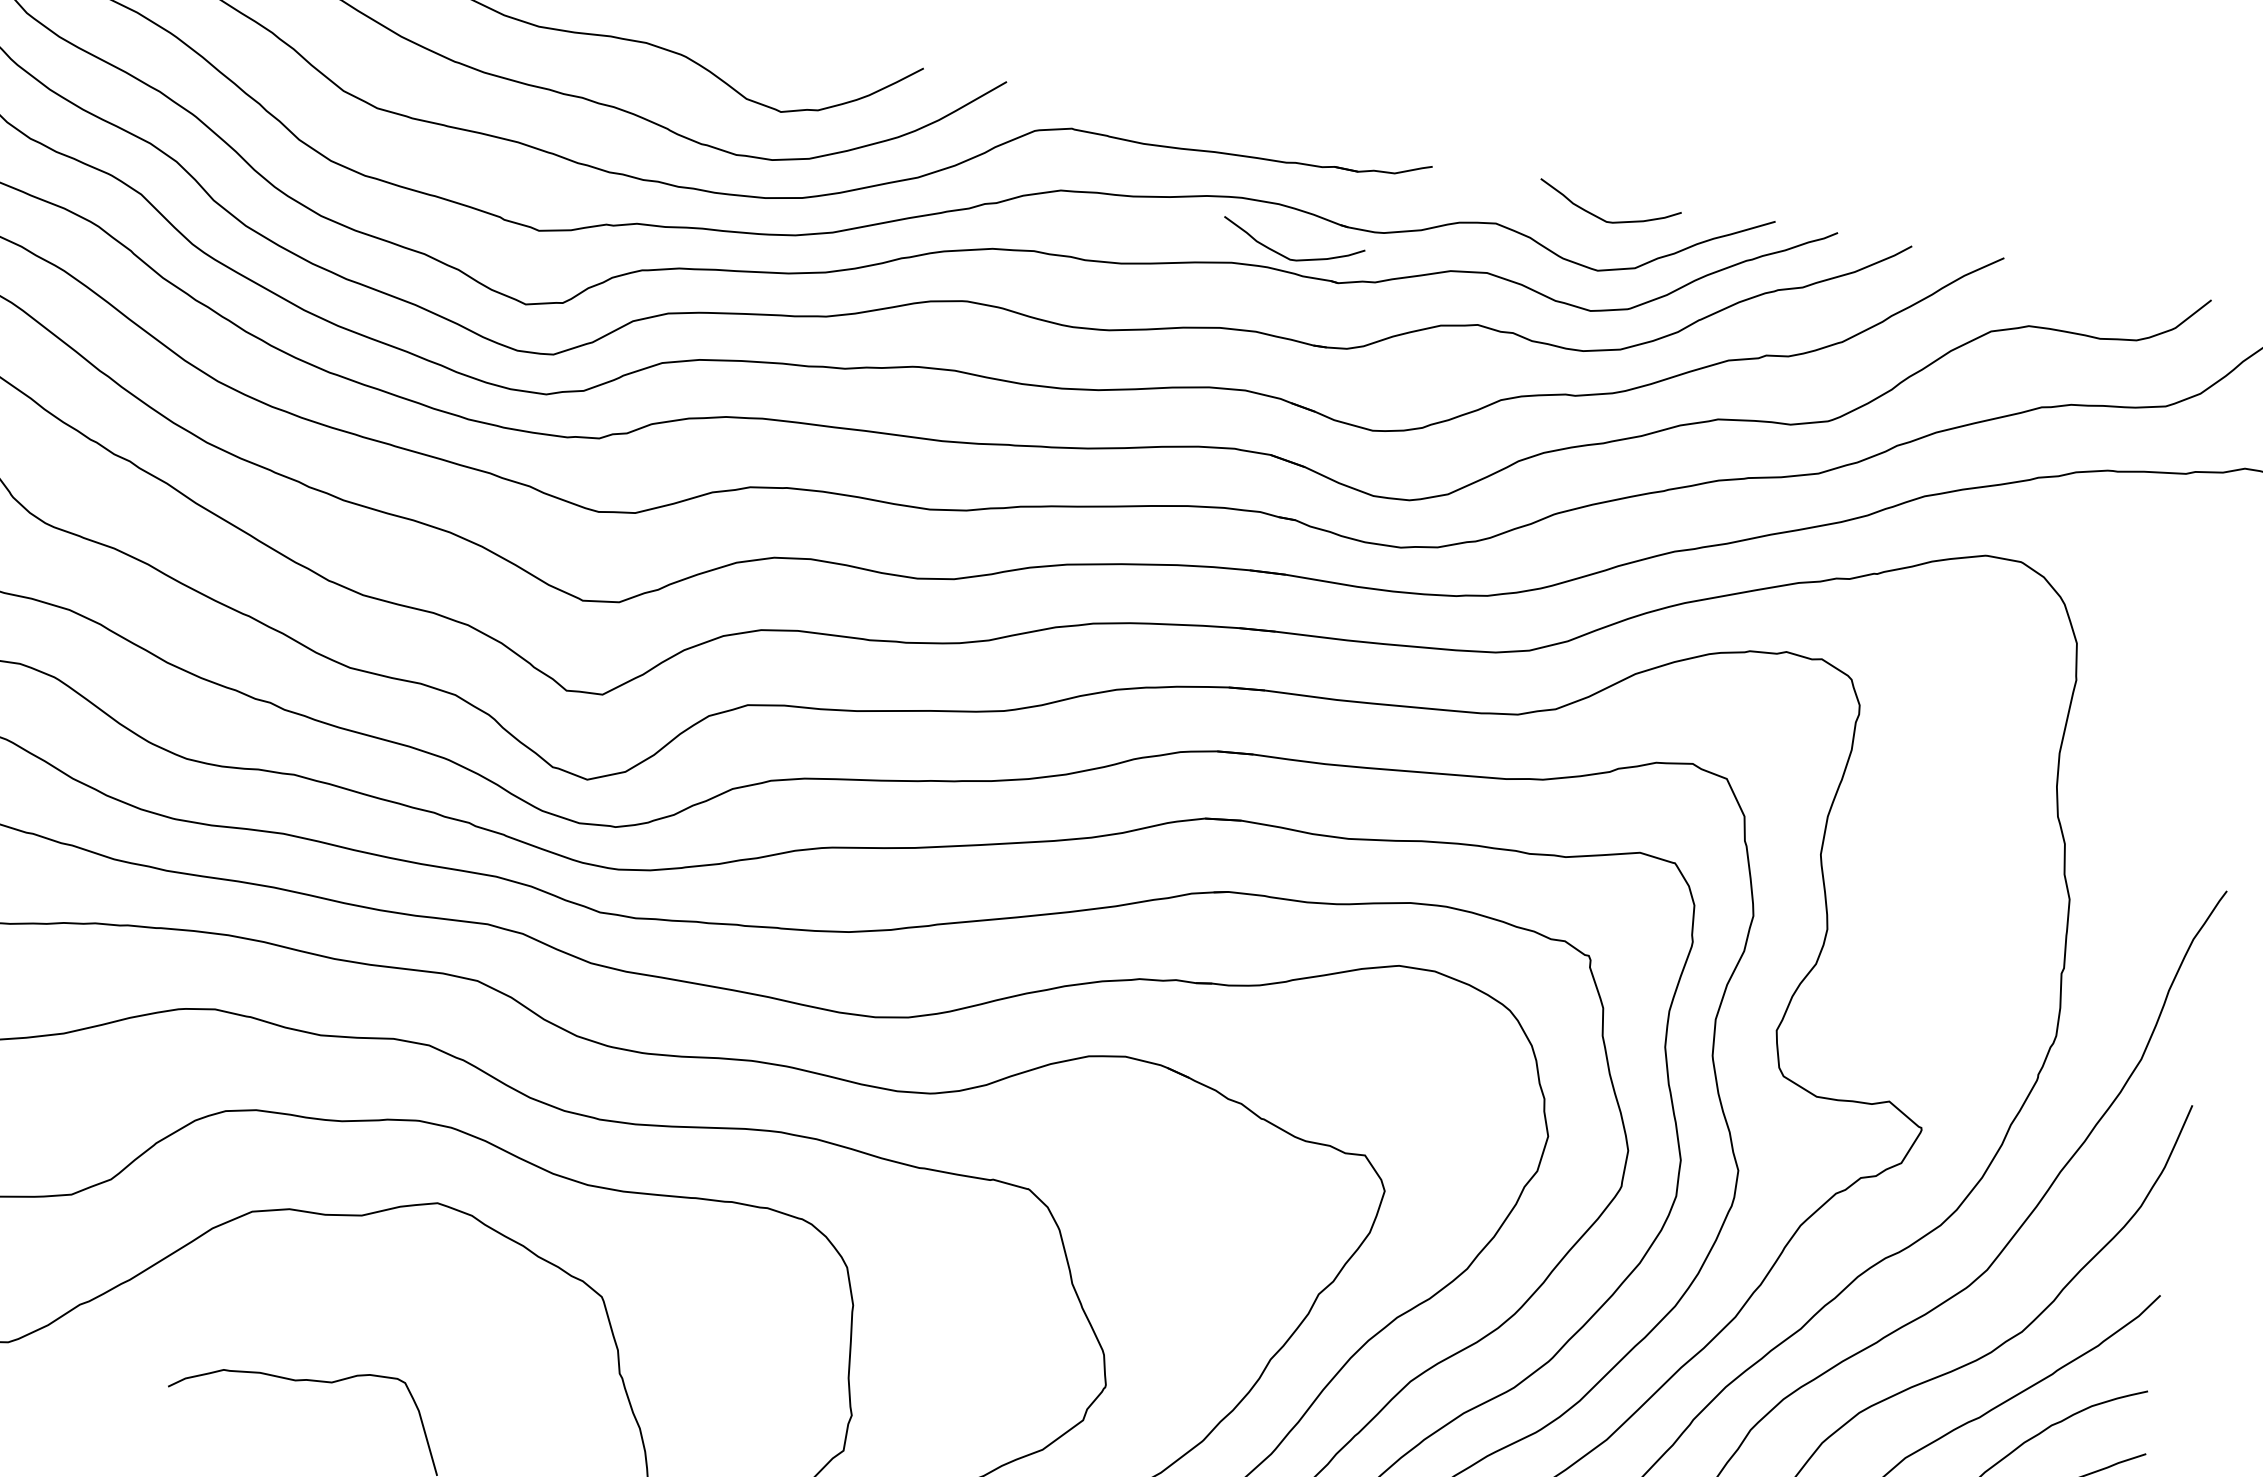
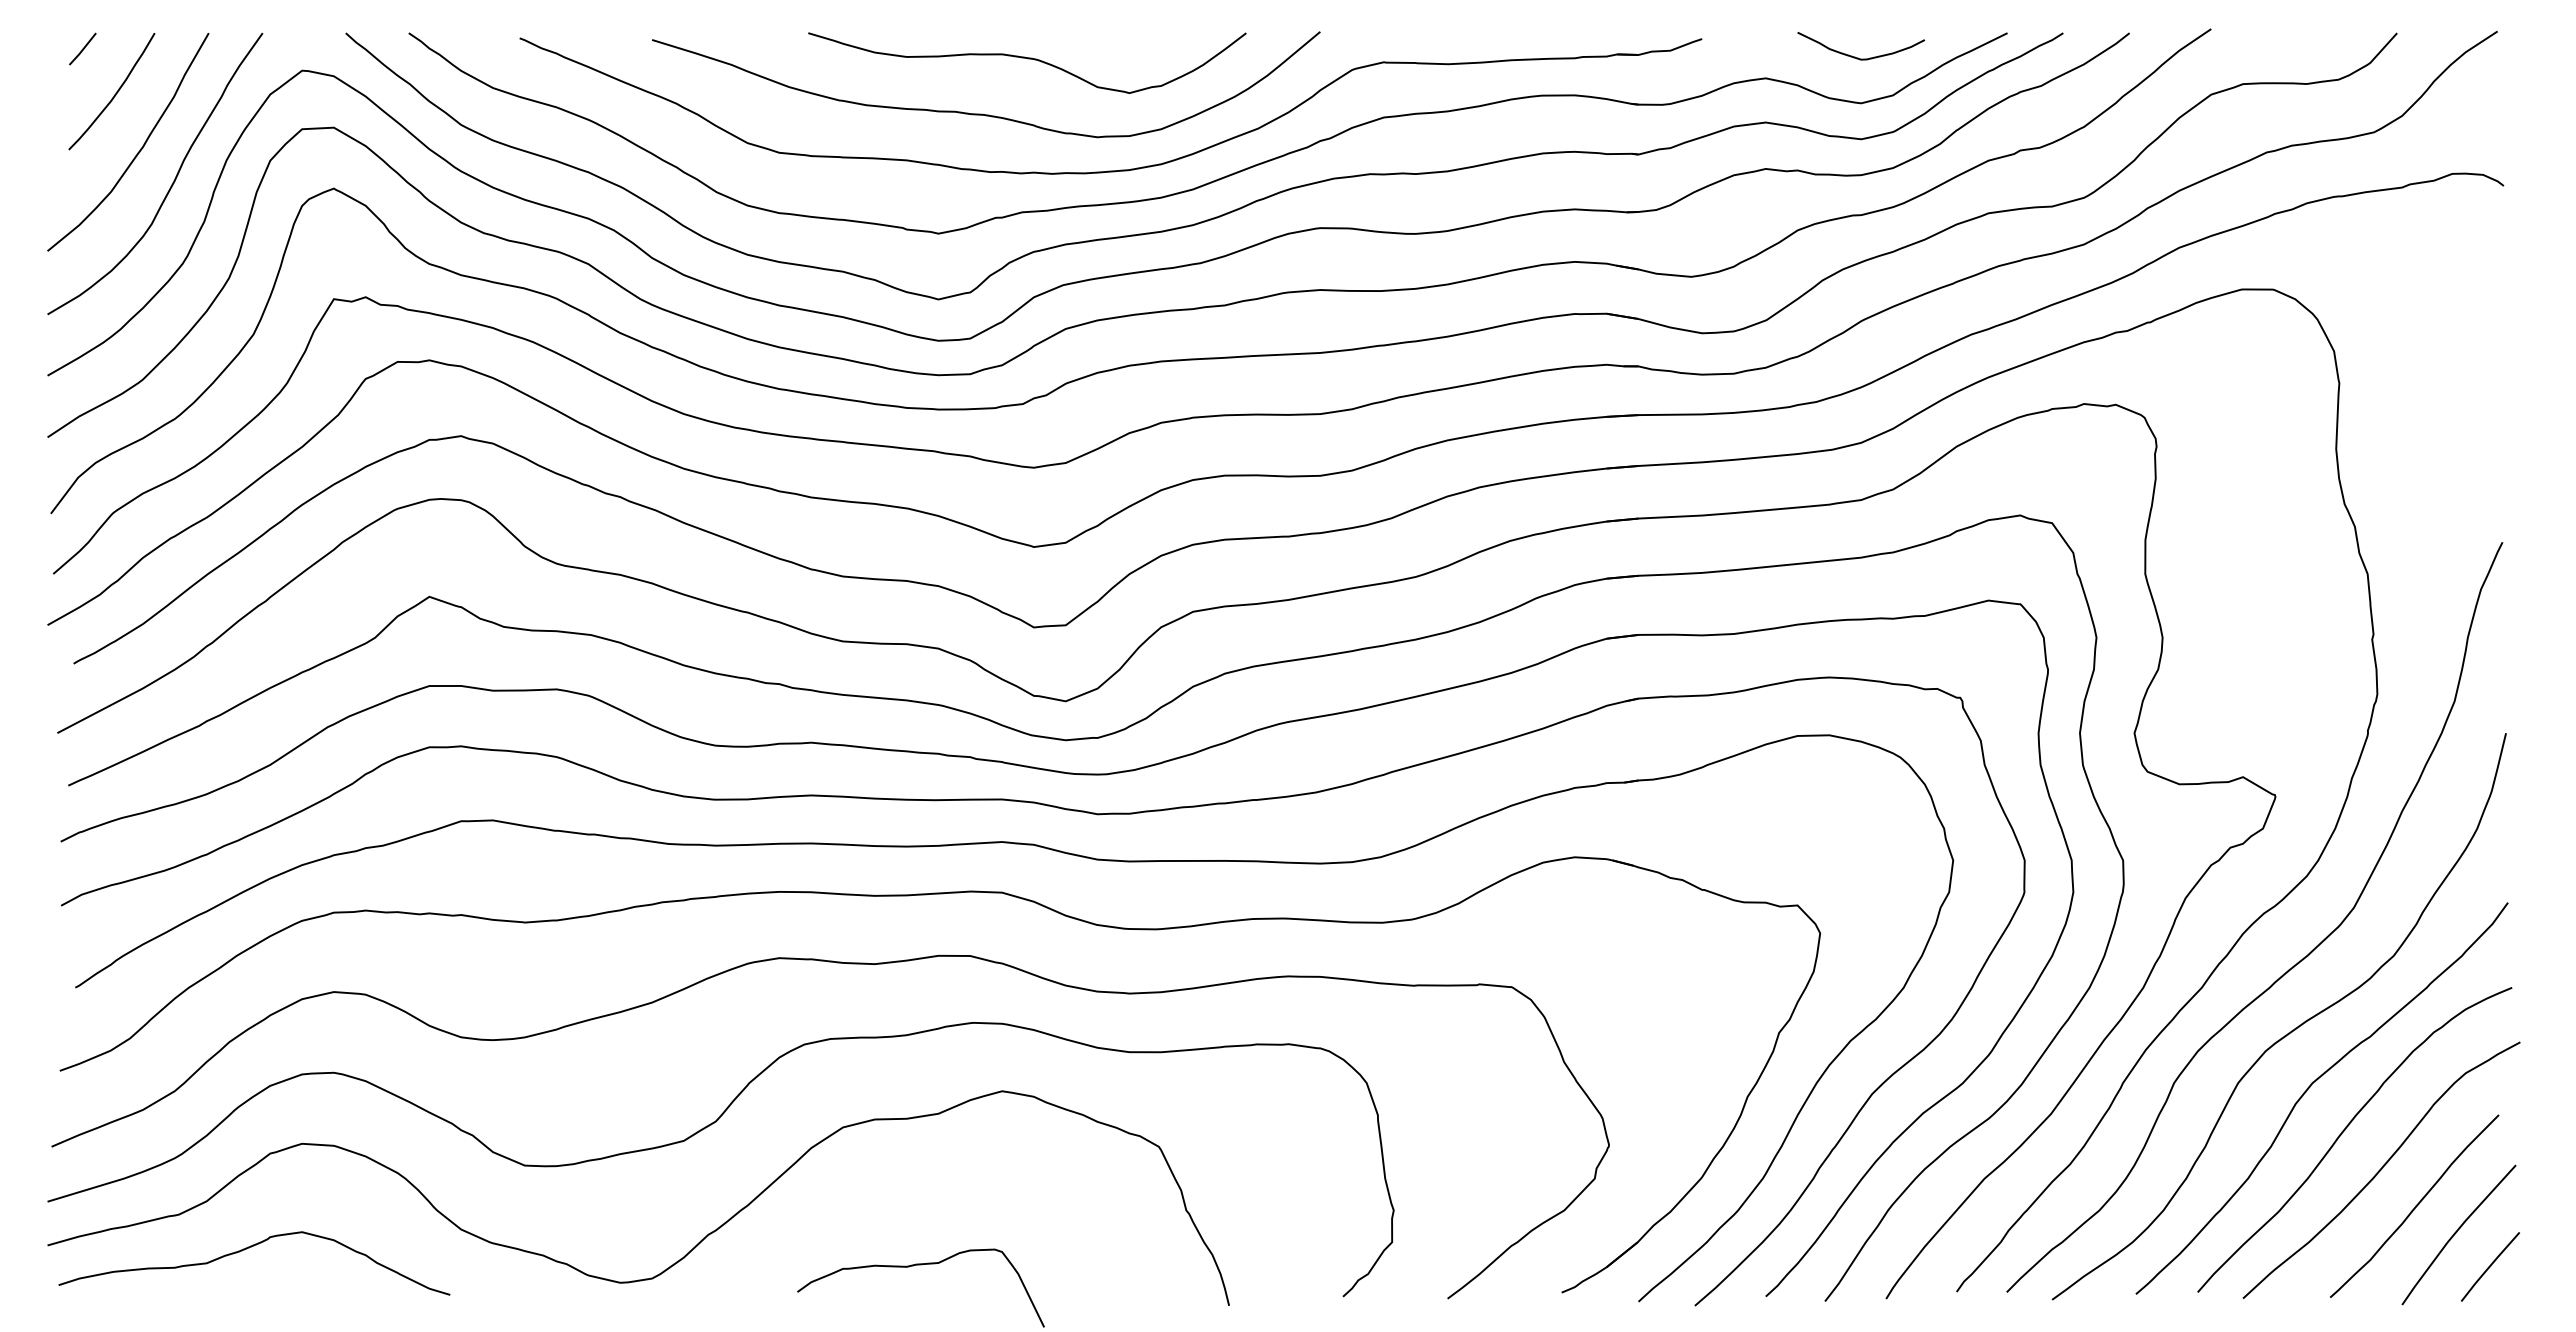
curve: (1287, 256) -> (1590, 139), removed

